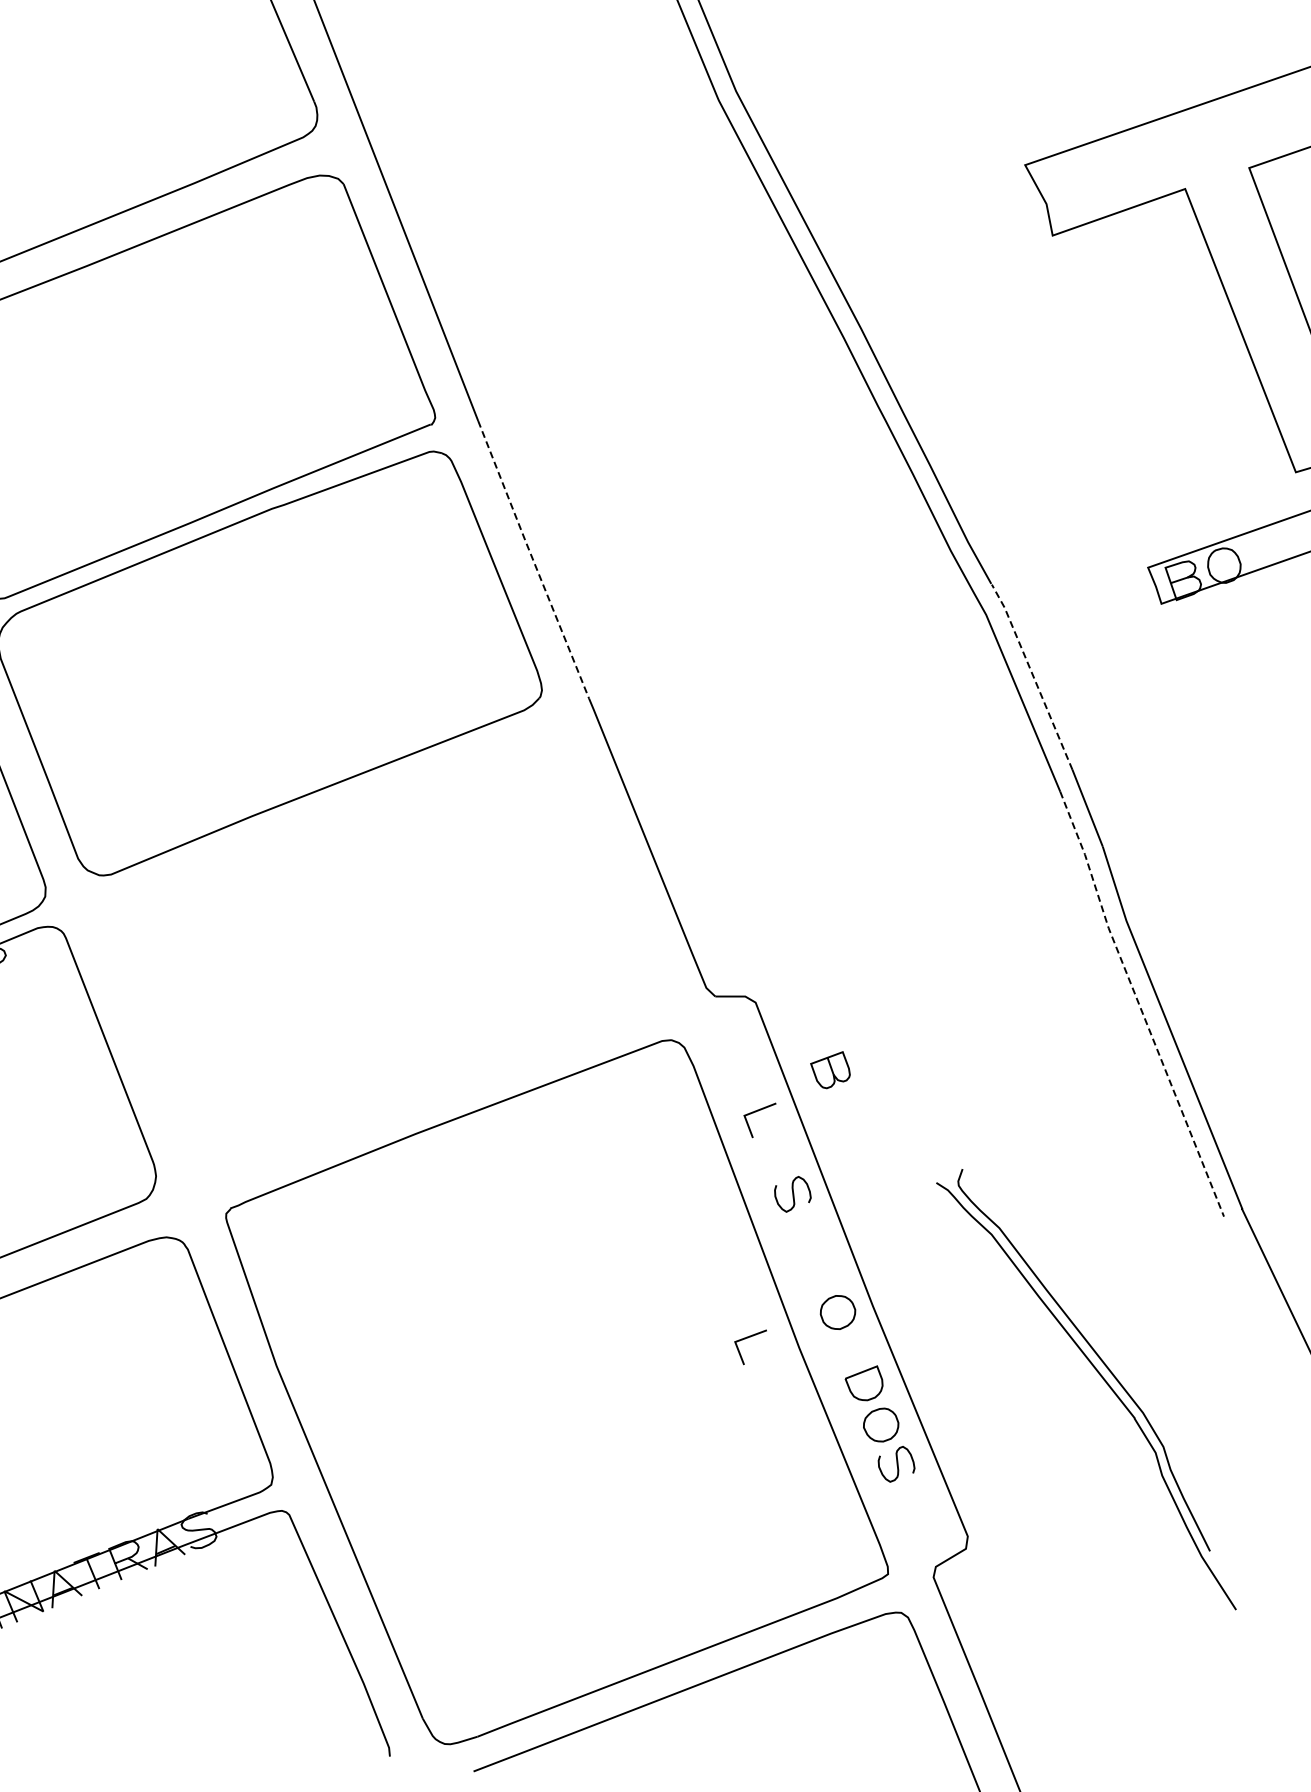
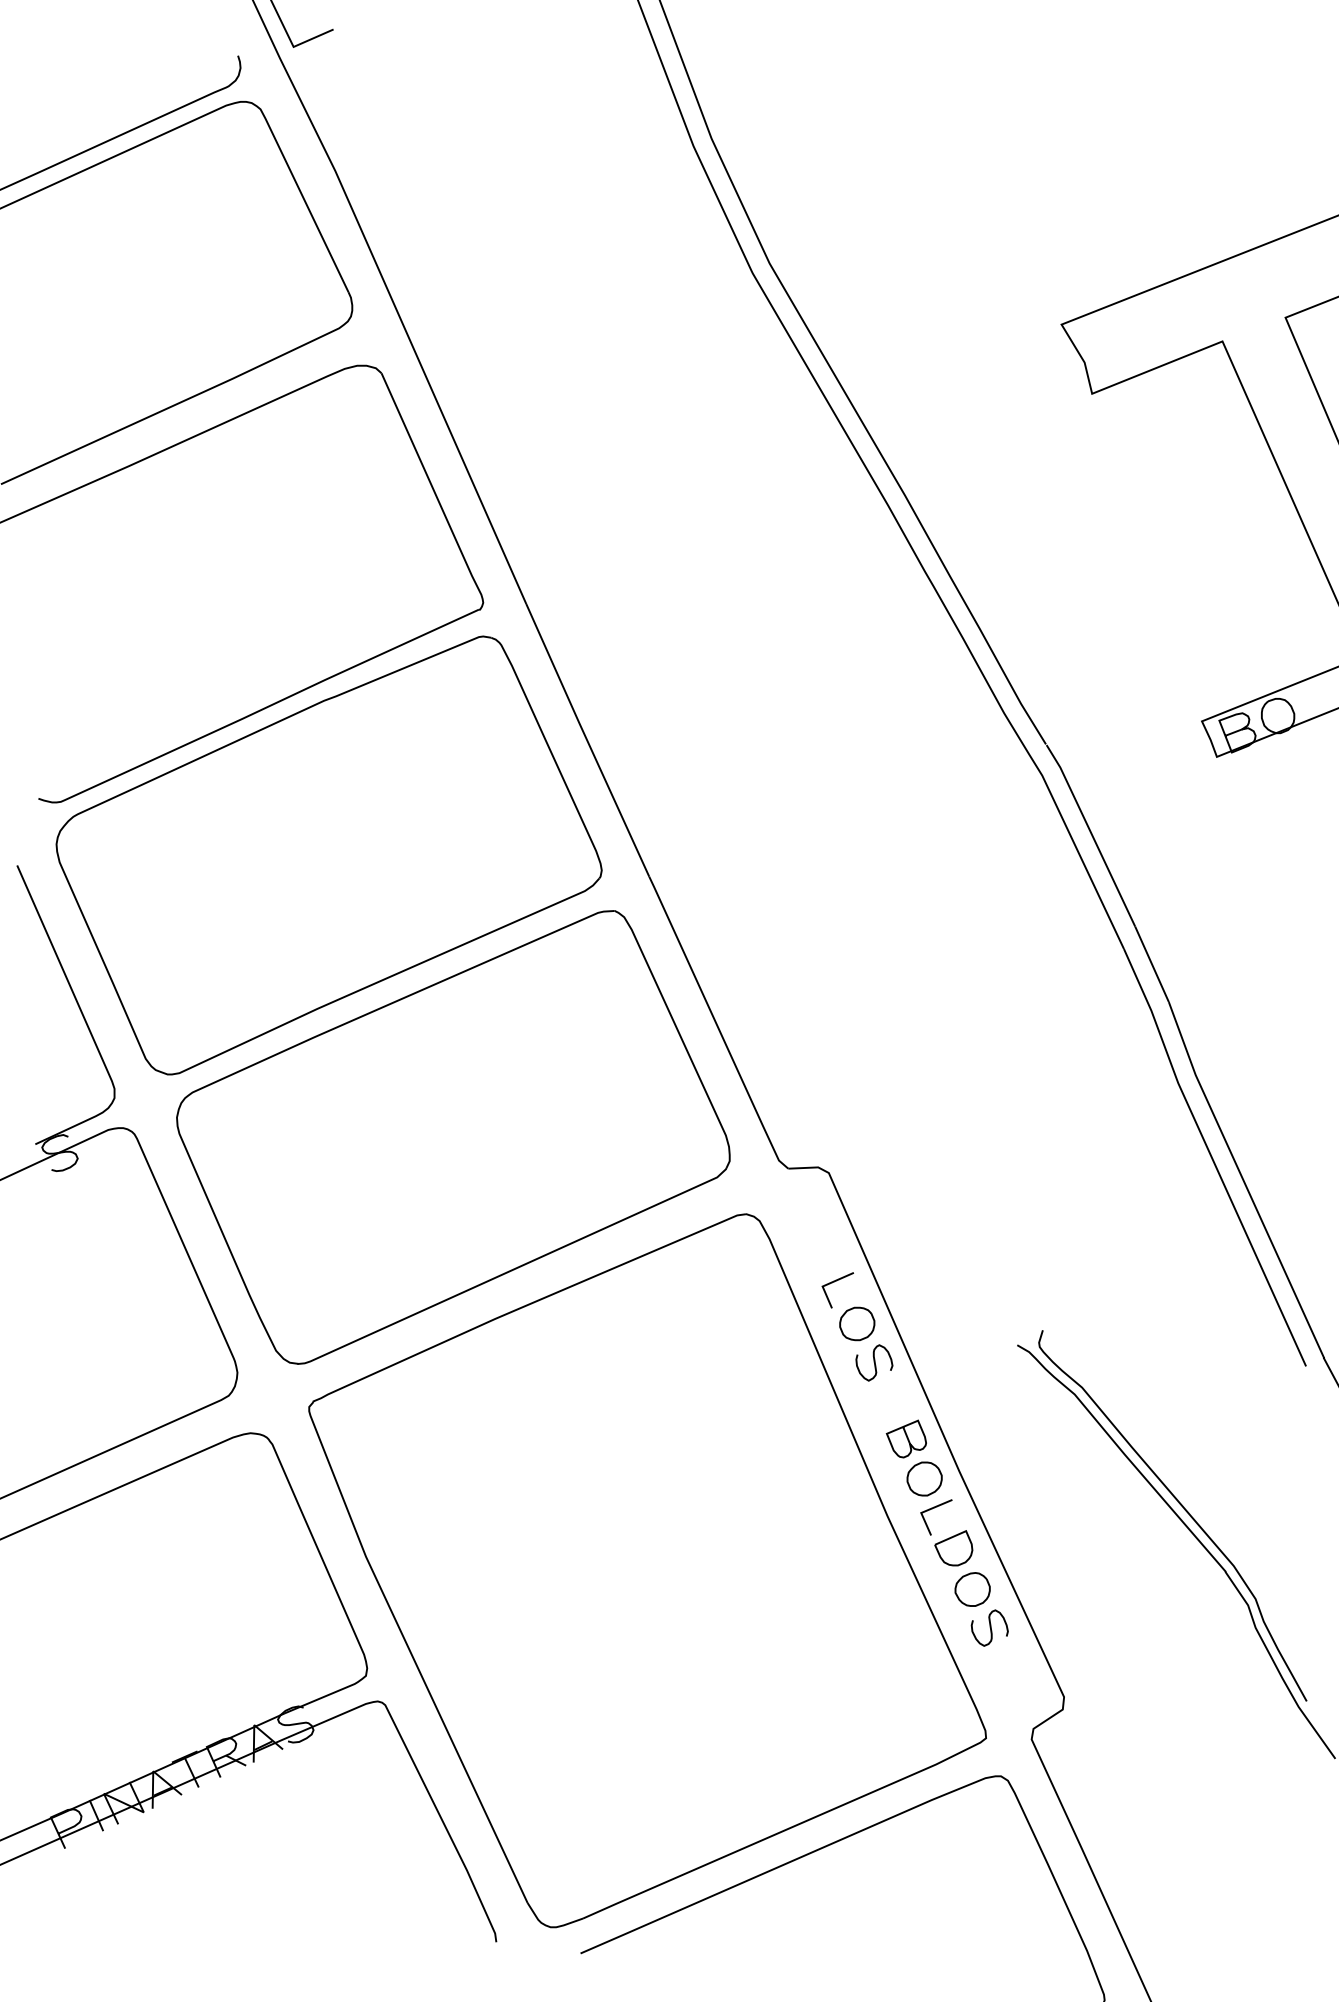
line: (533, 559) -> (587, 740), dashed -> solid
line: (1032, 675) -> (1091, 834), dashed -> solid
part: (382, 950) -> (453, 1137), added
line: (1138, 1003) -> (1211, 1157), dashed -> solid
curve: (830, 1069) -> (906, 1438), moved
part: (777, 1154) -> (857, 1323), added
line: (746, 1339) -> (932, 1509), moved

